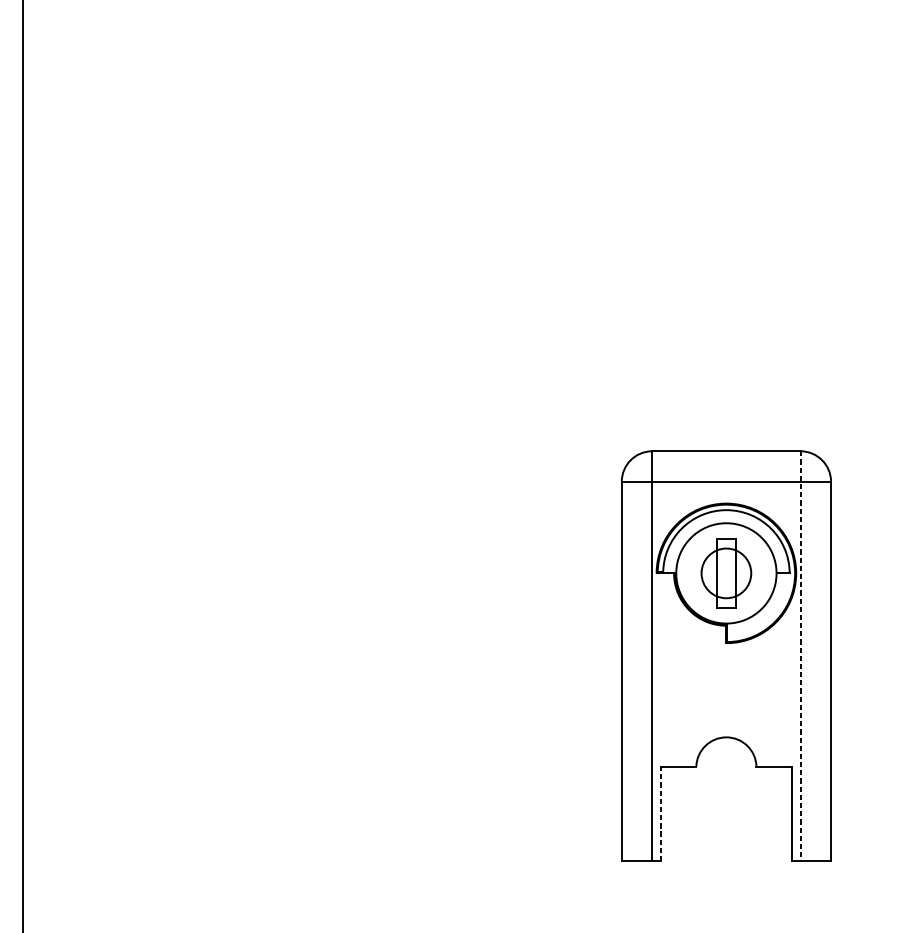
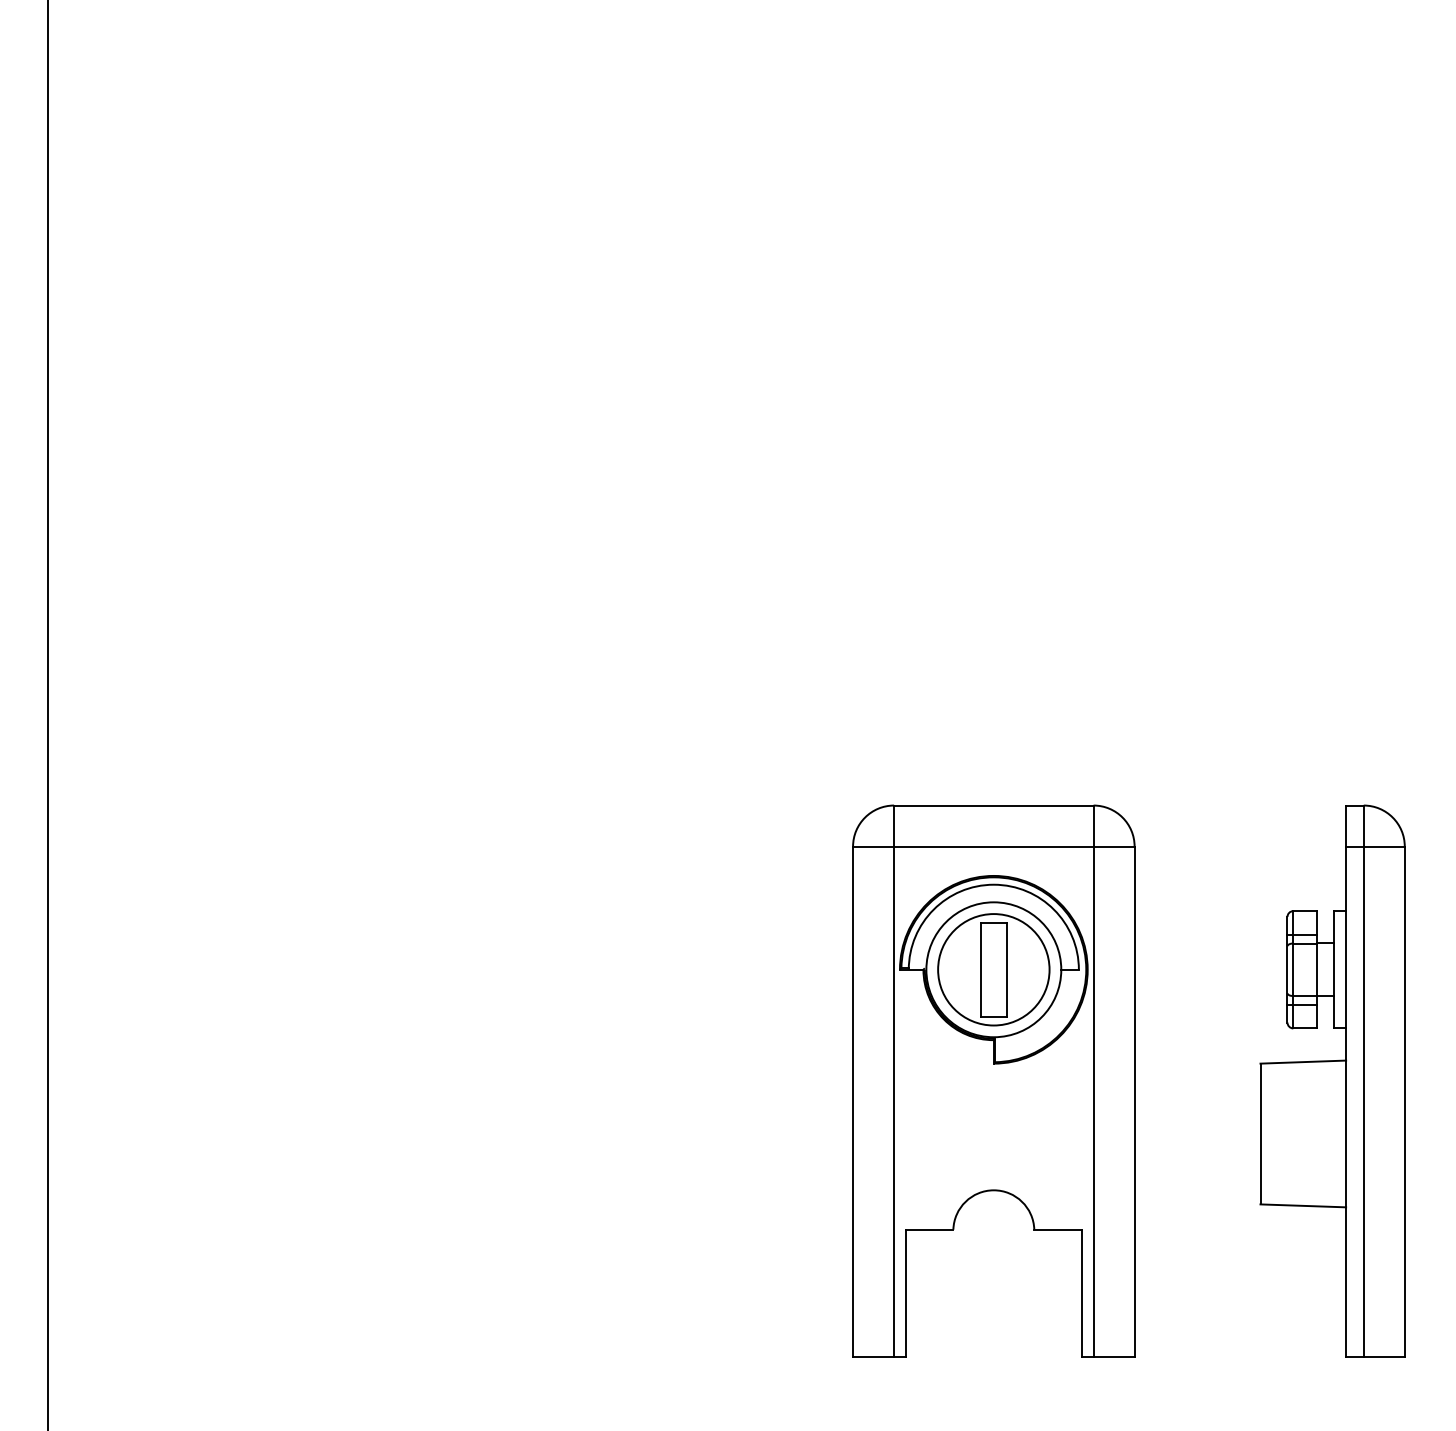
circle: (726, 573) -> (993, 969), size x1.67
line: (800, 656) -> (1093, 1081), dashed -> solid
line: (660, 814) -> (905, 1293), dashed -> solid

